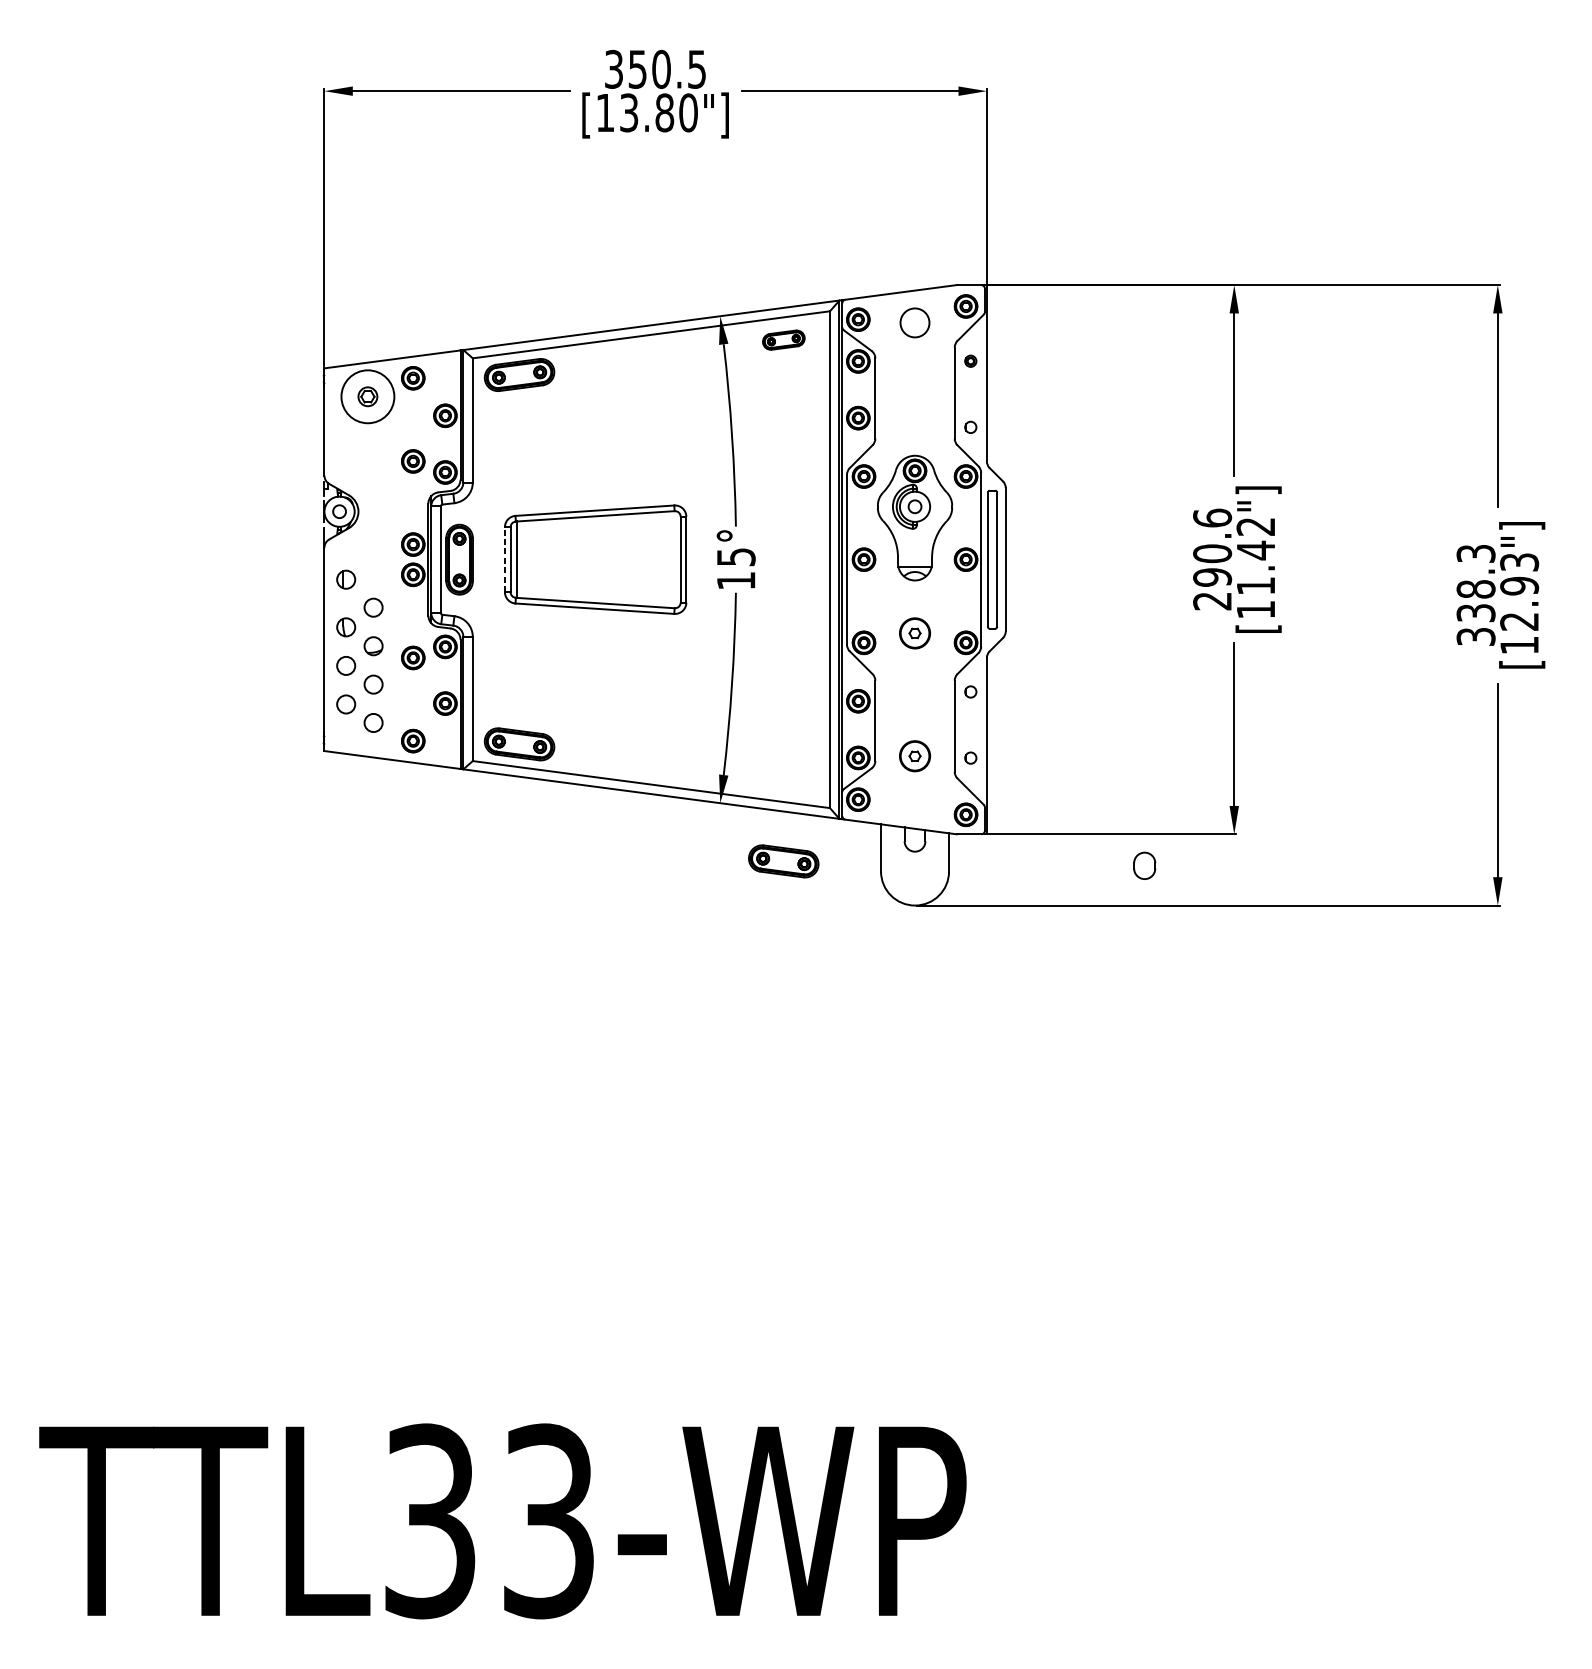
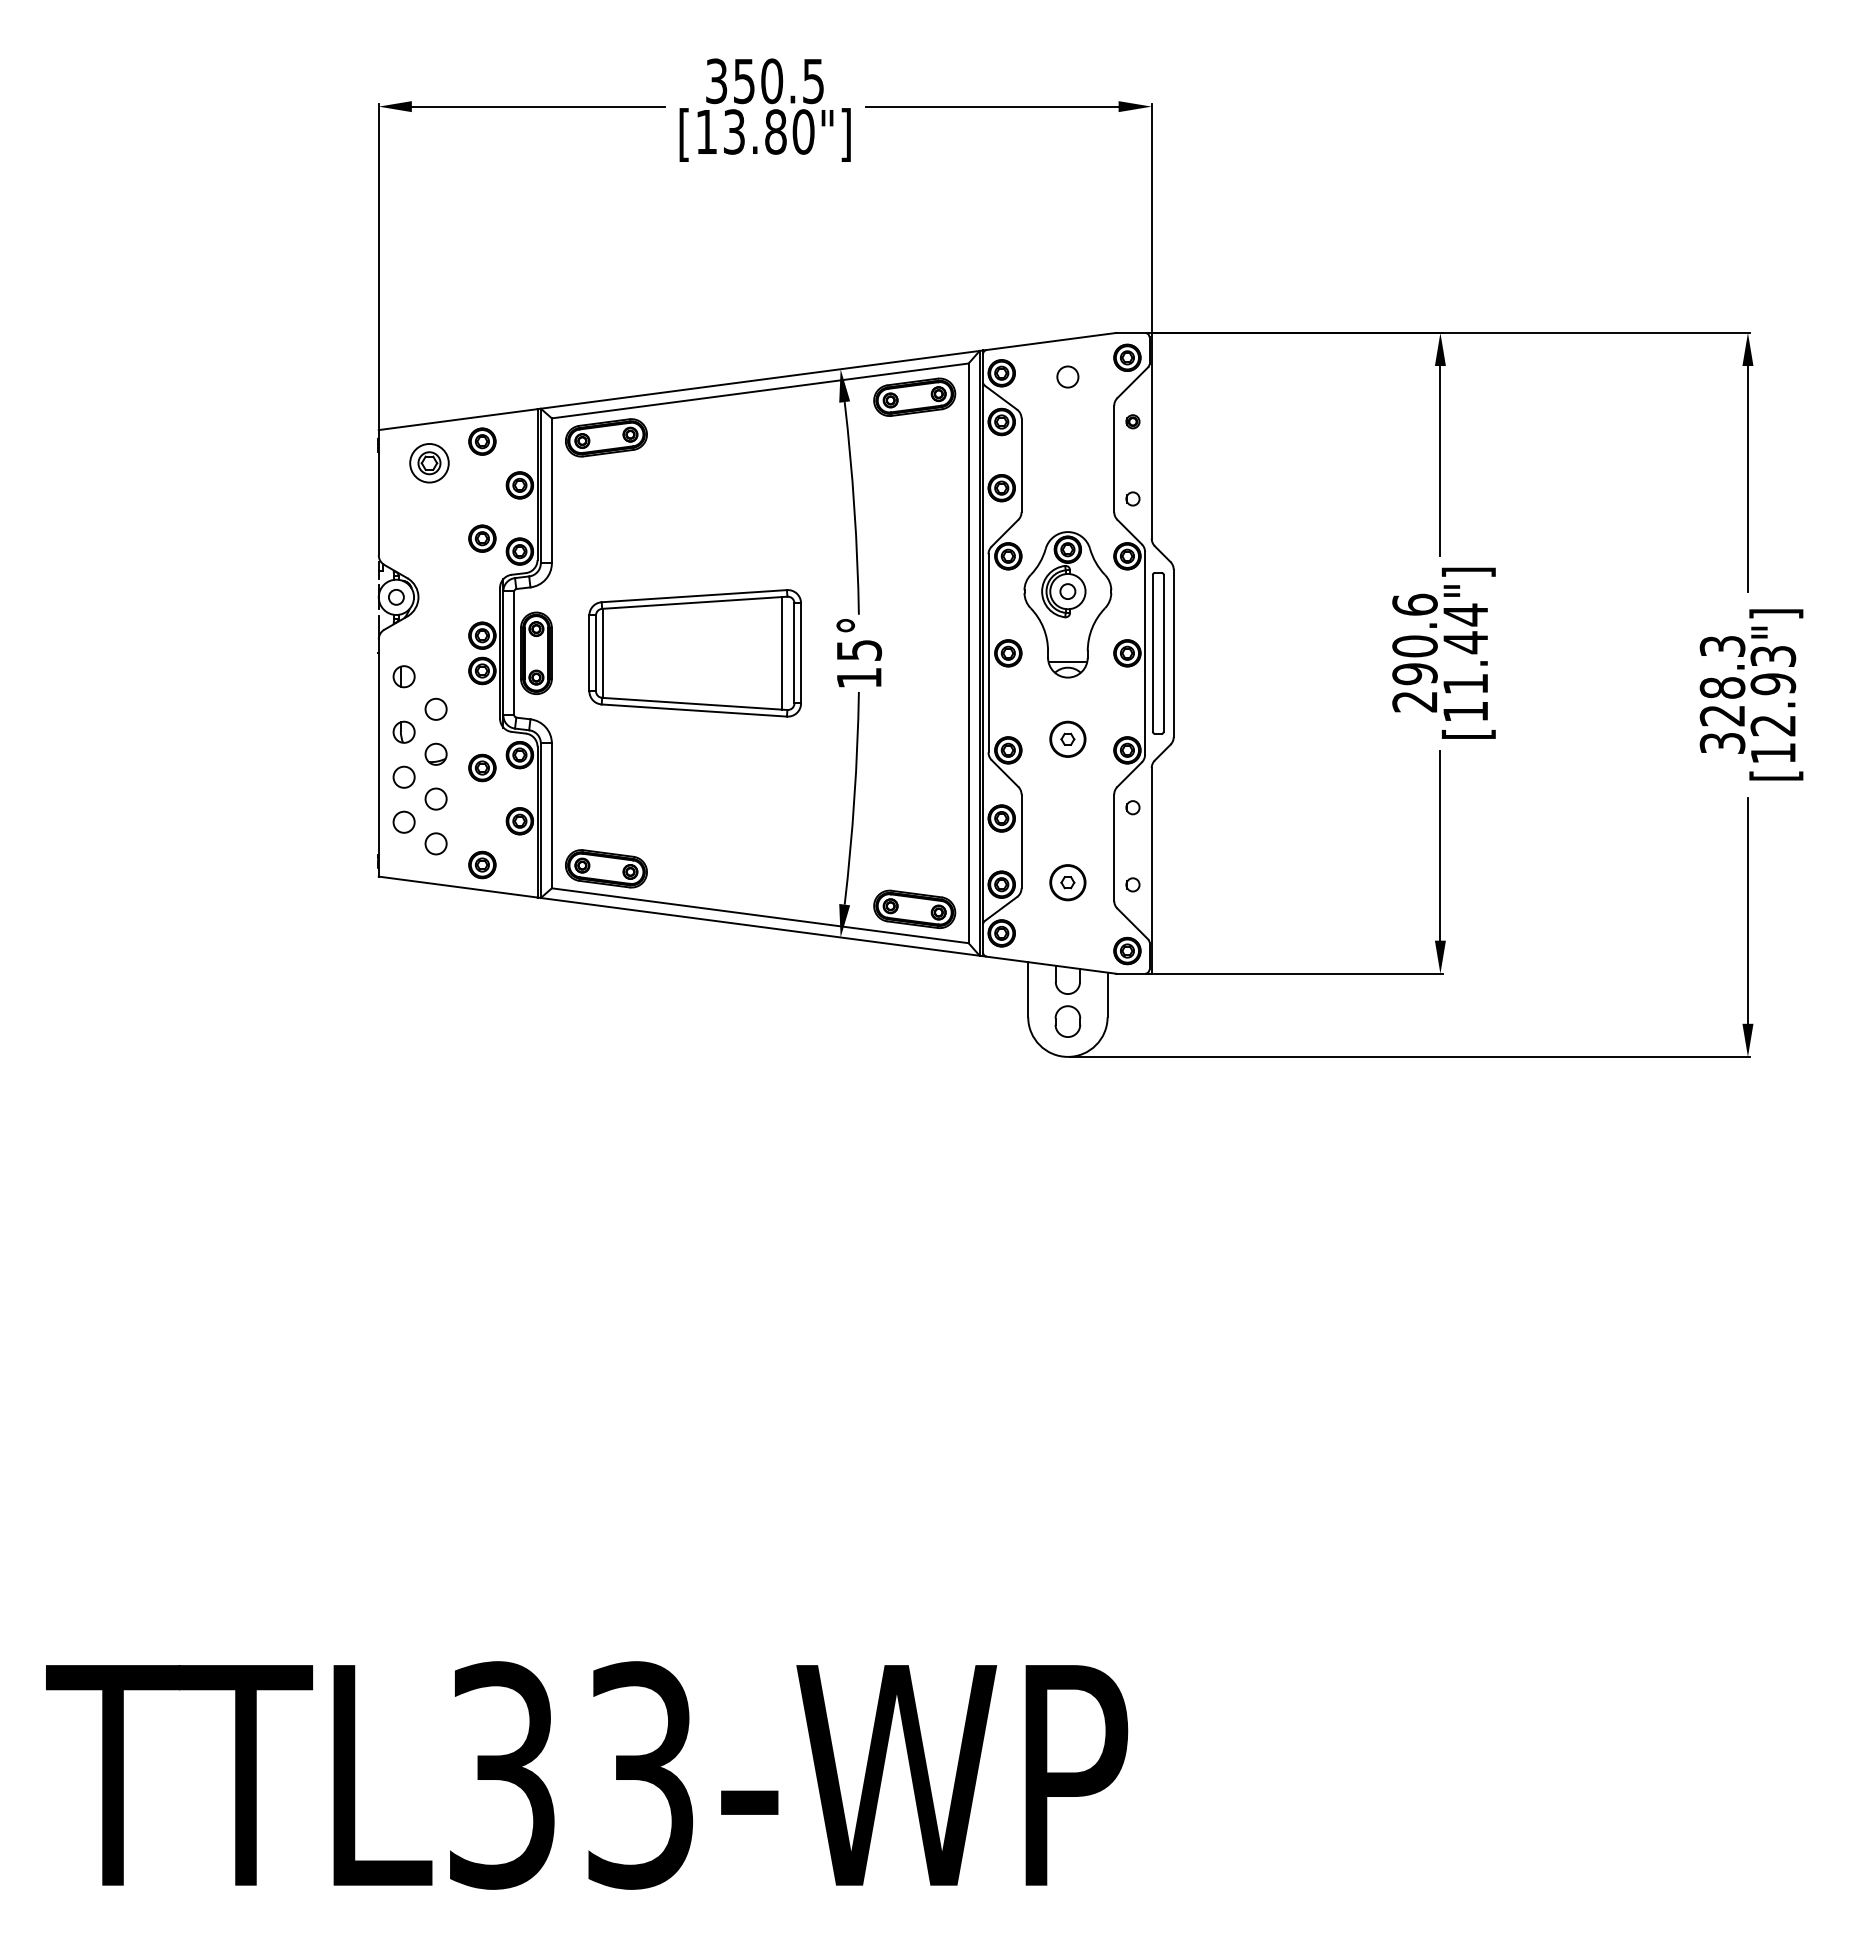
circle: (914, 322) -> (1067, 376), size x0.62
part: (783, 339) -> (914, 396), size x1.67
circle: (367, 396) -> (429, 462), size x0.62
text: (1255, 526) -> (1465, 614), [11.42"] -> [11.44"]
line: (505, 559) -> (589, 653), dashed -> solid
line: (670, 559) -> (782, 653), added
text: (1476, 612) -> (1722, 715), 338.3 -> 328.3
part: (783, 860) -> (914, 908), moved
part: (1144, 865) -> (1067, 1021), moved

